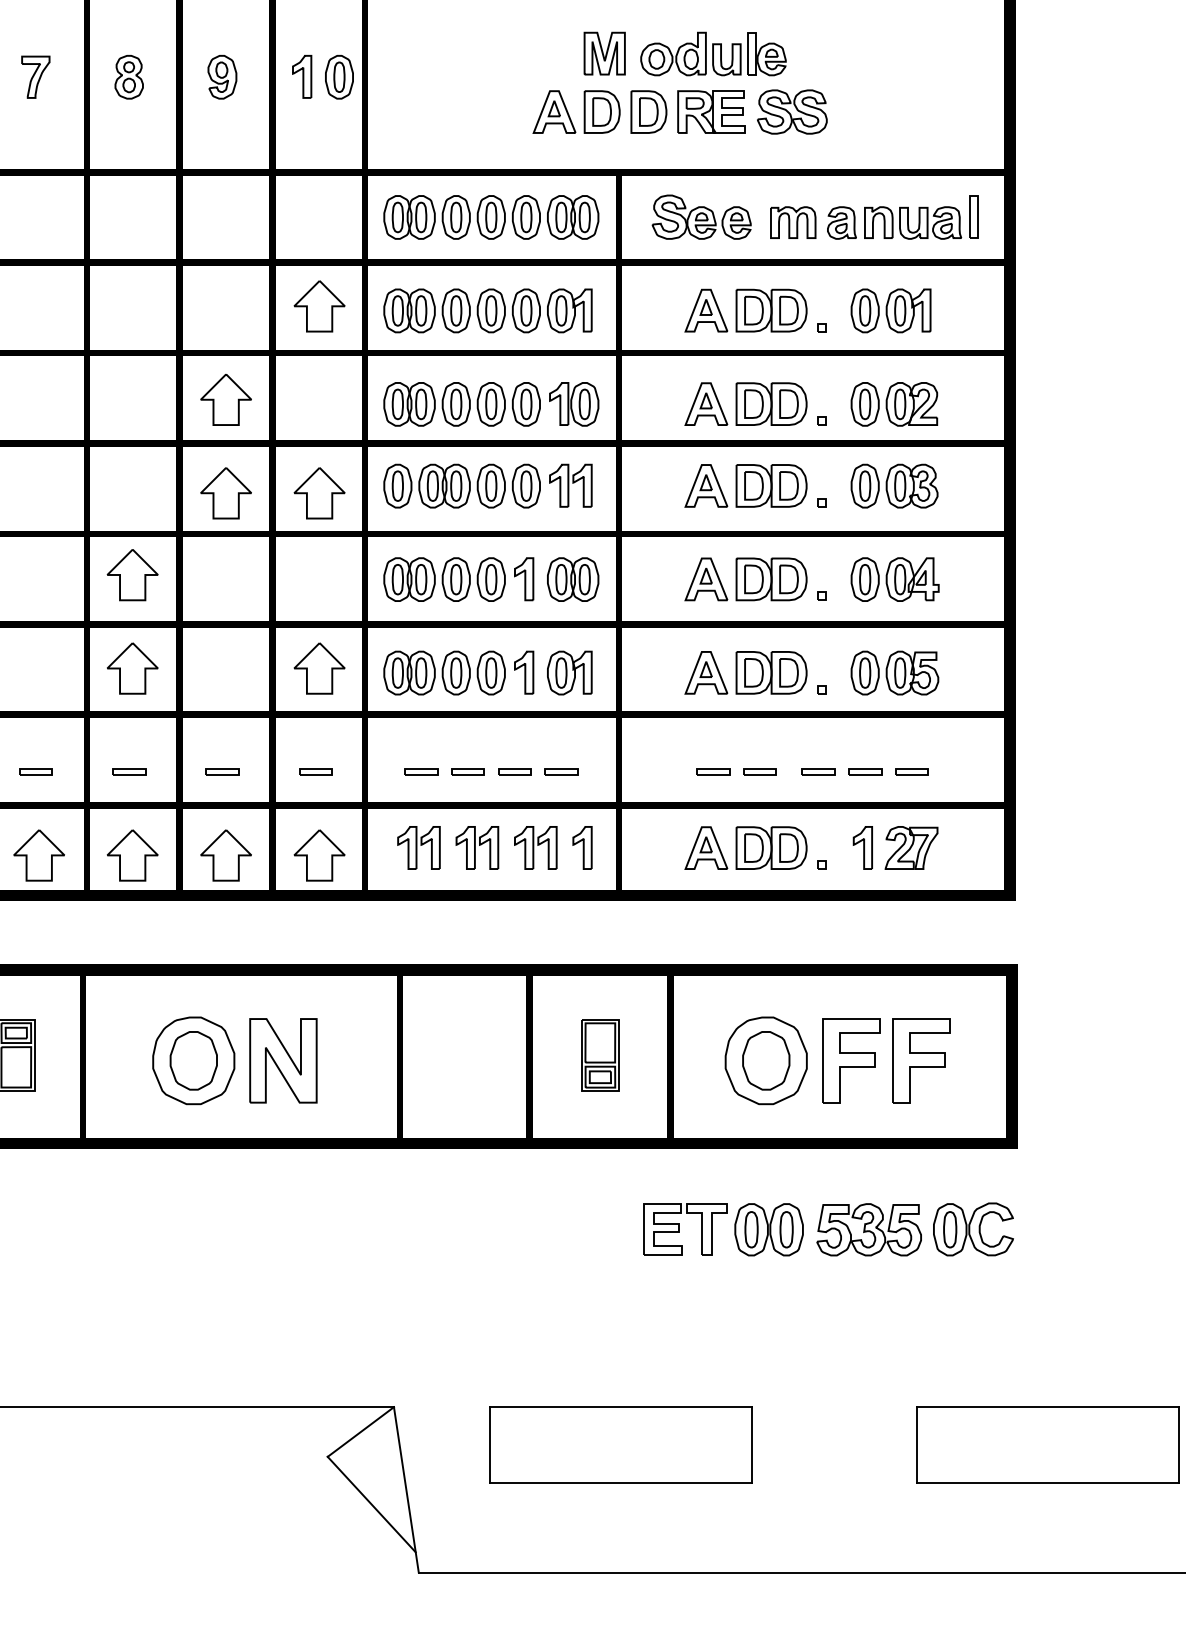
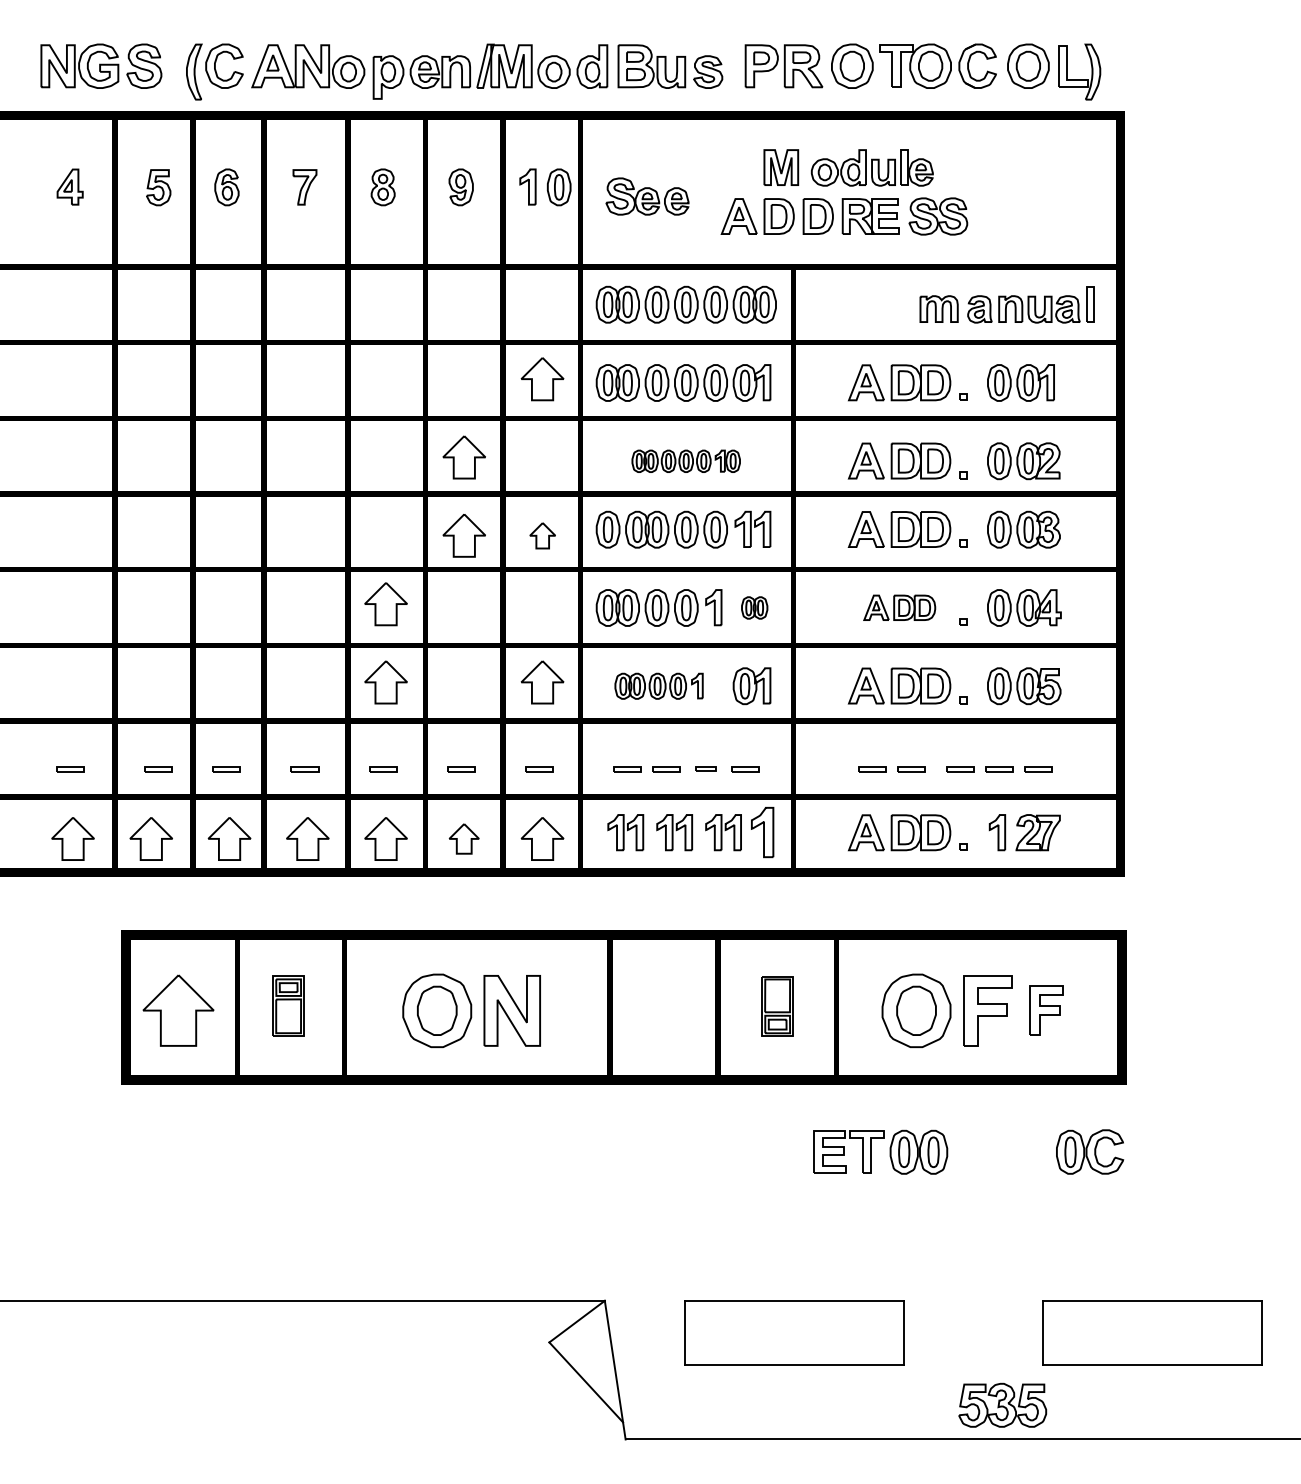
part: (701, 217) -> (647, 196), moved
part: (490, 404) -> (685, 461), size x0.6
part: (319, 493) -> (542, 535), size x0.6
part: (572, 579) -> (754, 607), size x0.6
part: (745, 579) -> (899, 607), size x0.7
part: (458, 673) -> (658, 686), size x0.7
part: (514, 772) -> (705, 769), size x0.7
part: (582, 847) -> (762, 832), size x1.4
part: (225, 854) -> (463, 838), size x0.7
part: (921, 1060) -> (1046, 1010), size x0.7
part: (868, 1228) -> (1002, 1404), moved

